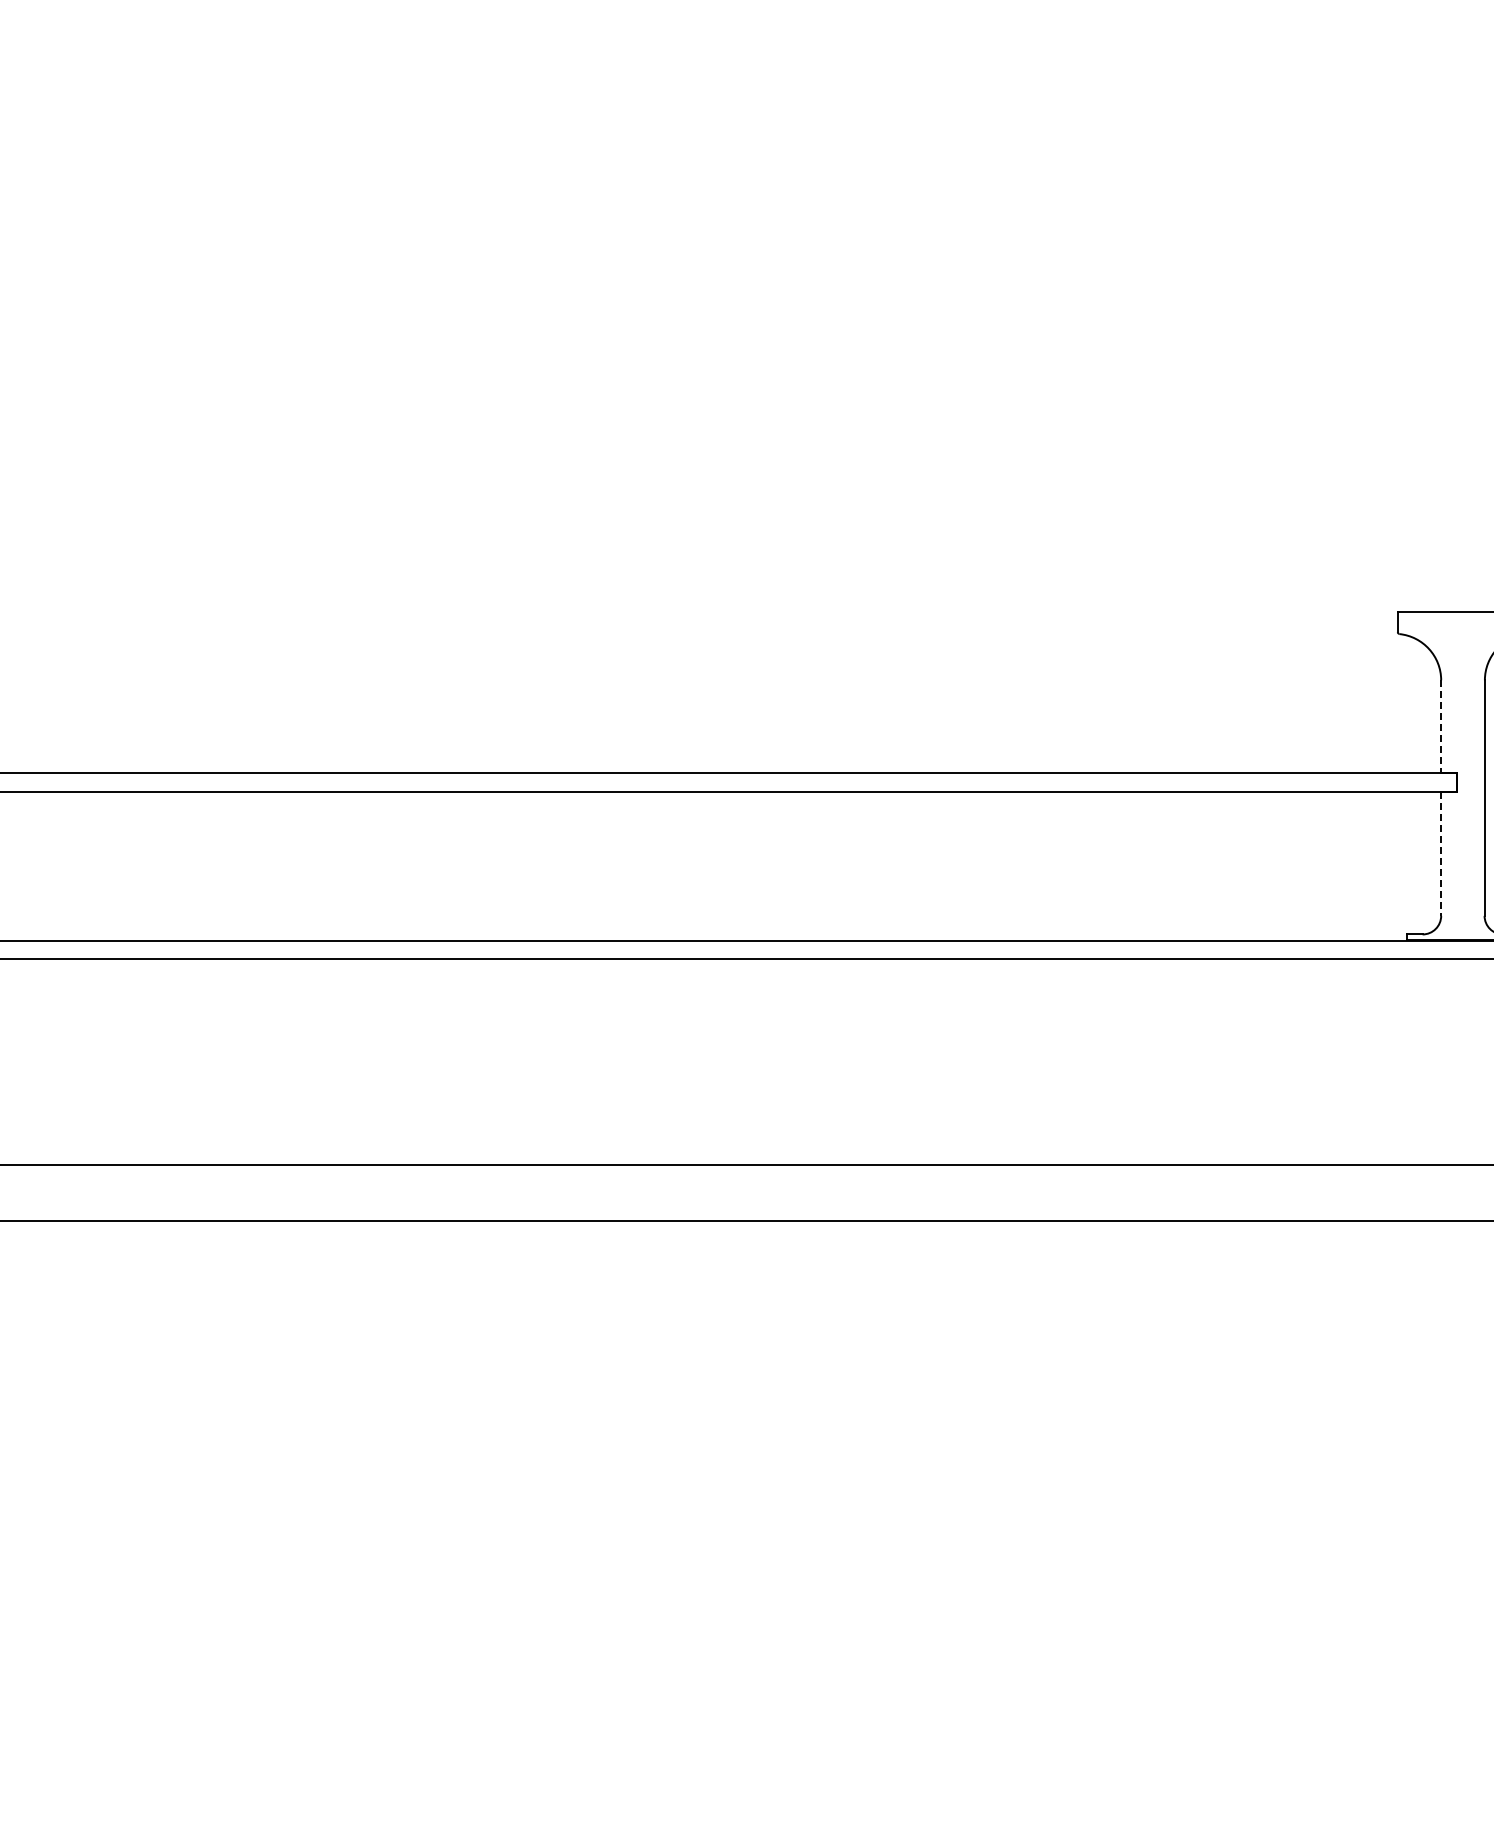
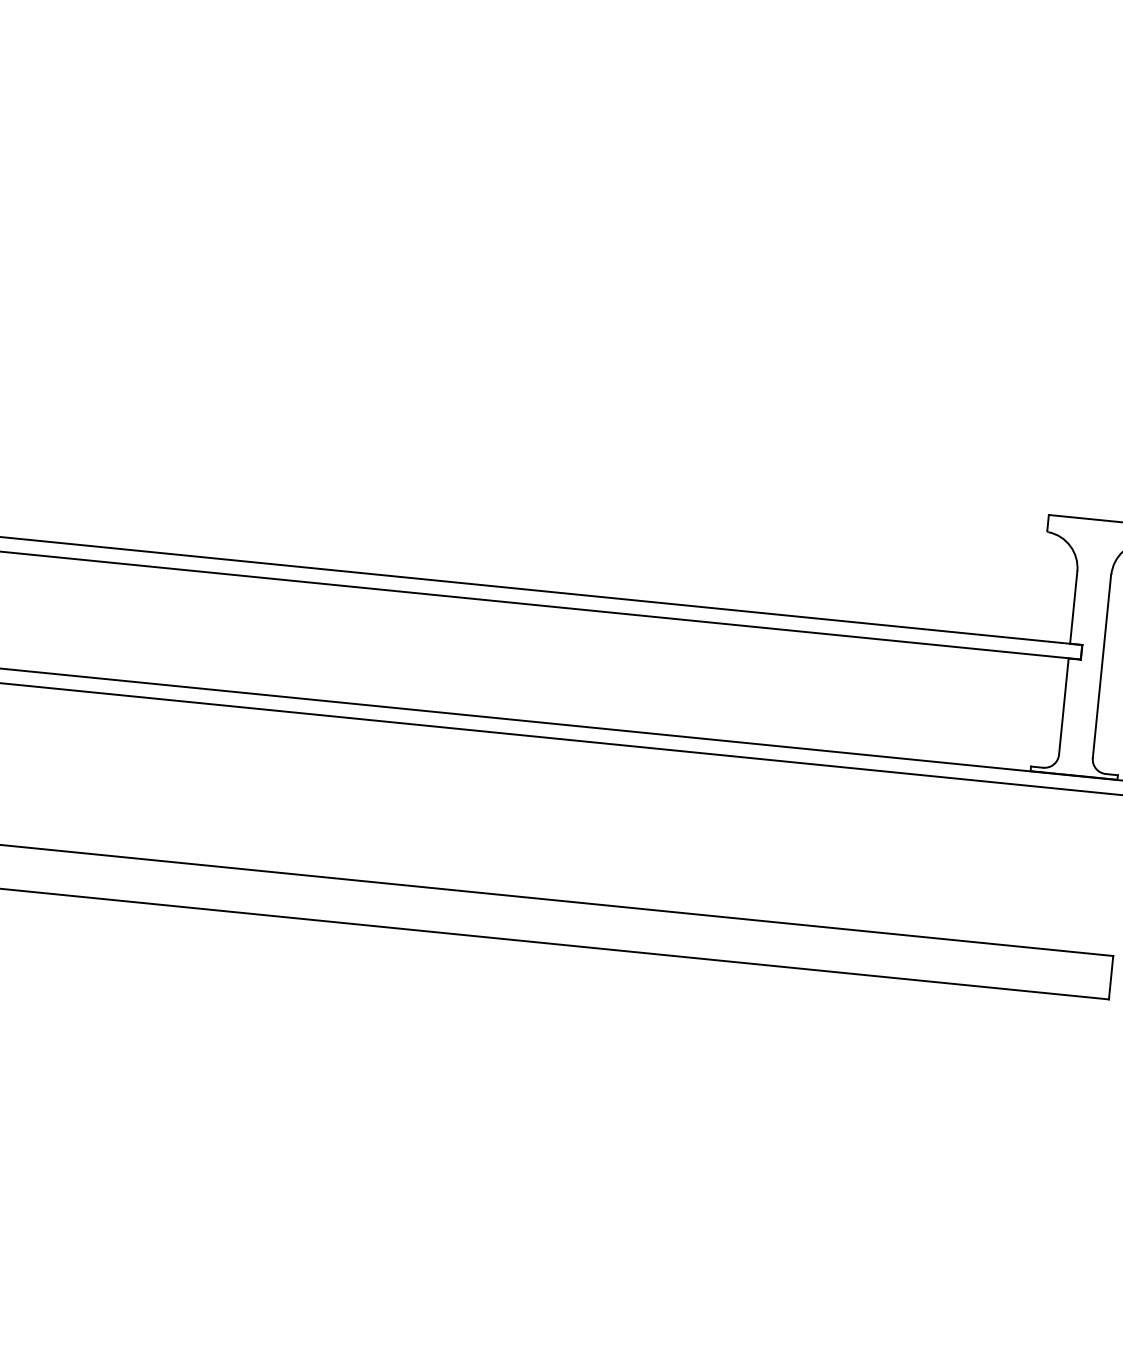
line: (1441, 727) -> (1073, 608), dashed -> solid
line: (1441, 854) -> (1064, 707), dashed -> solid

